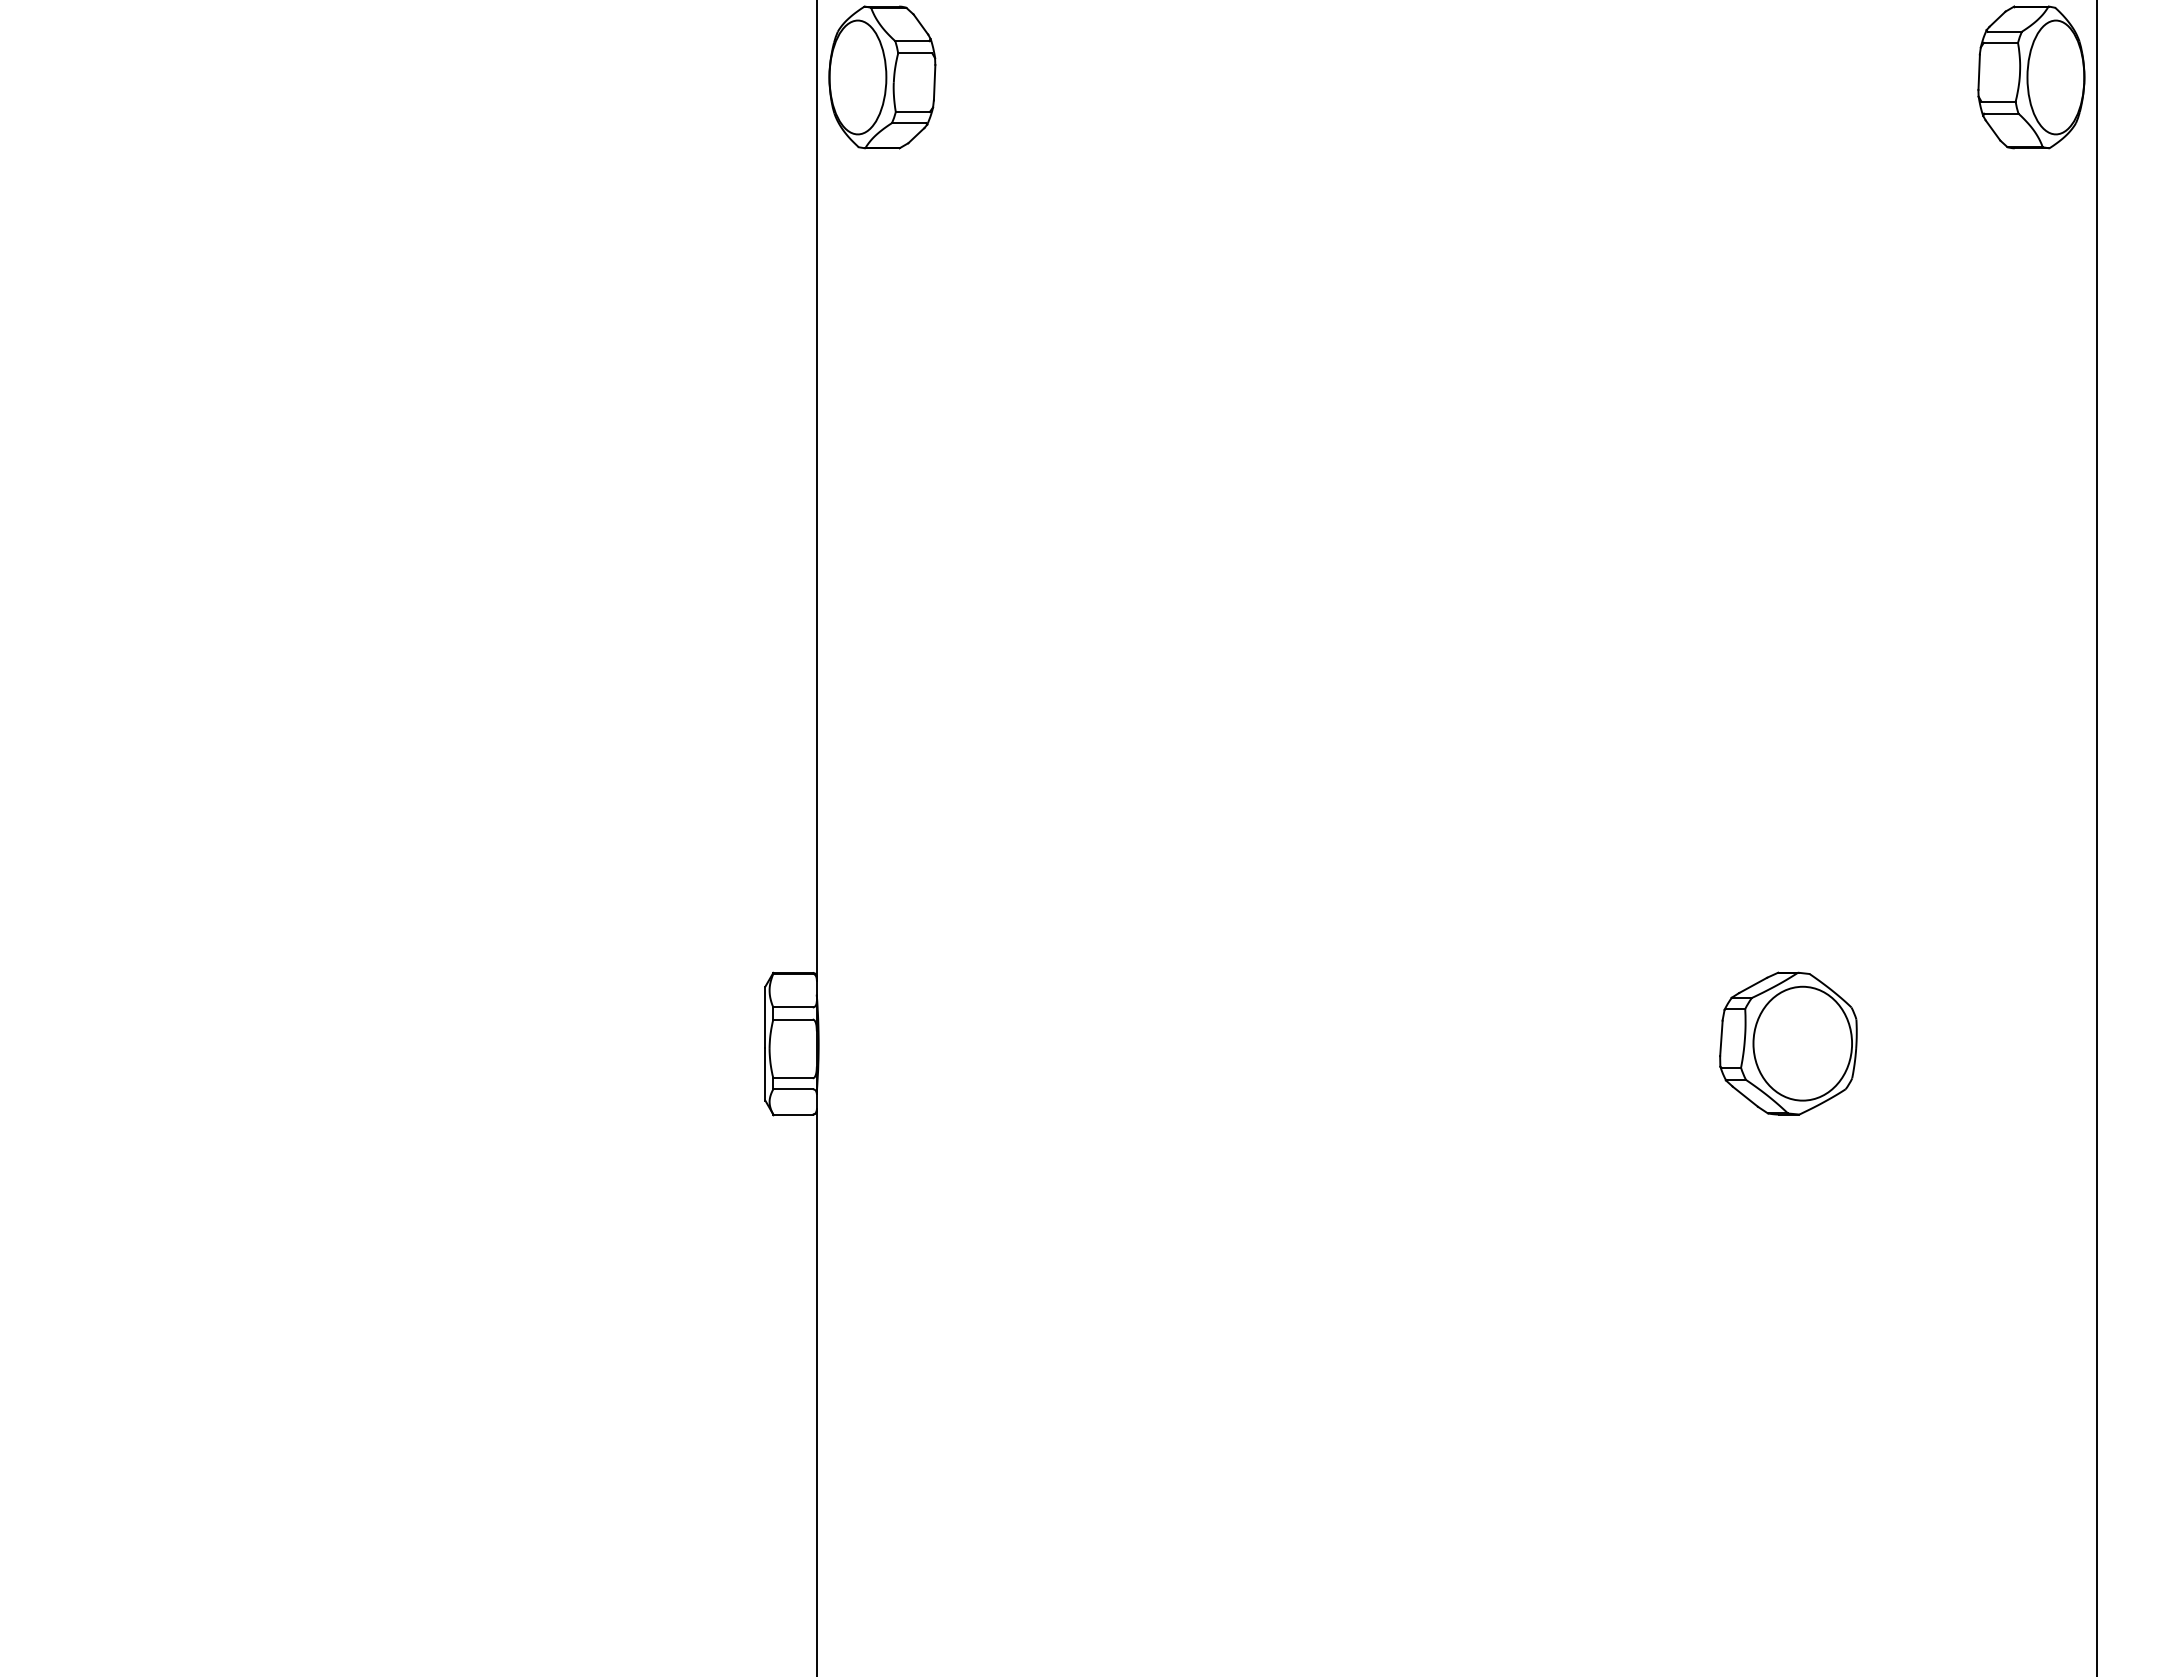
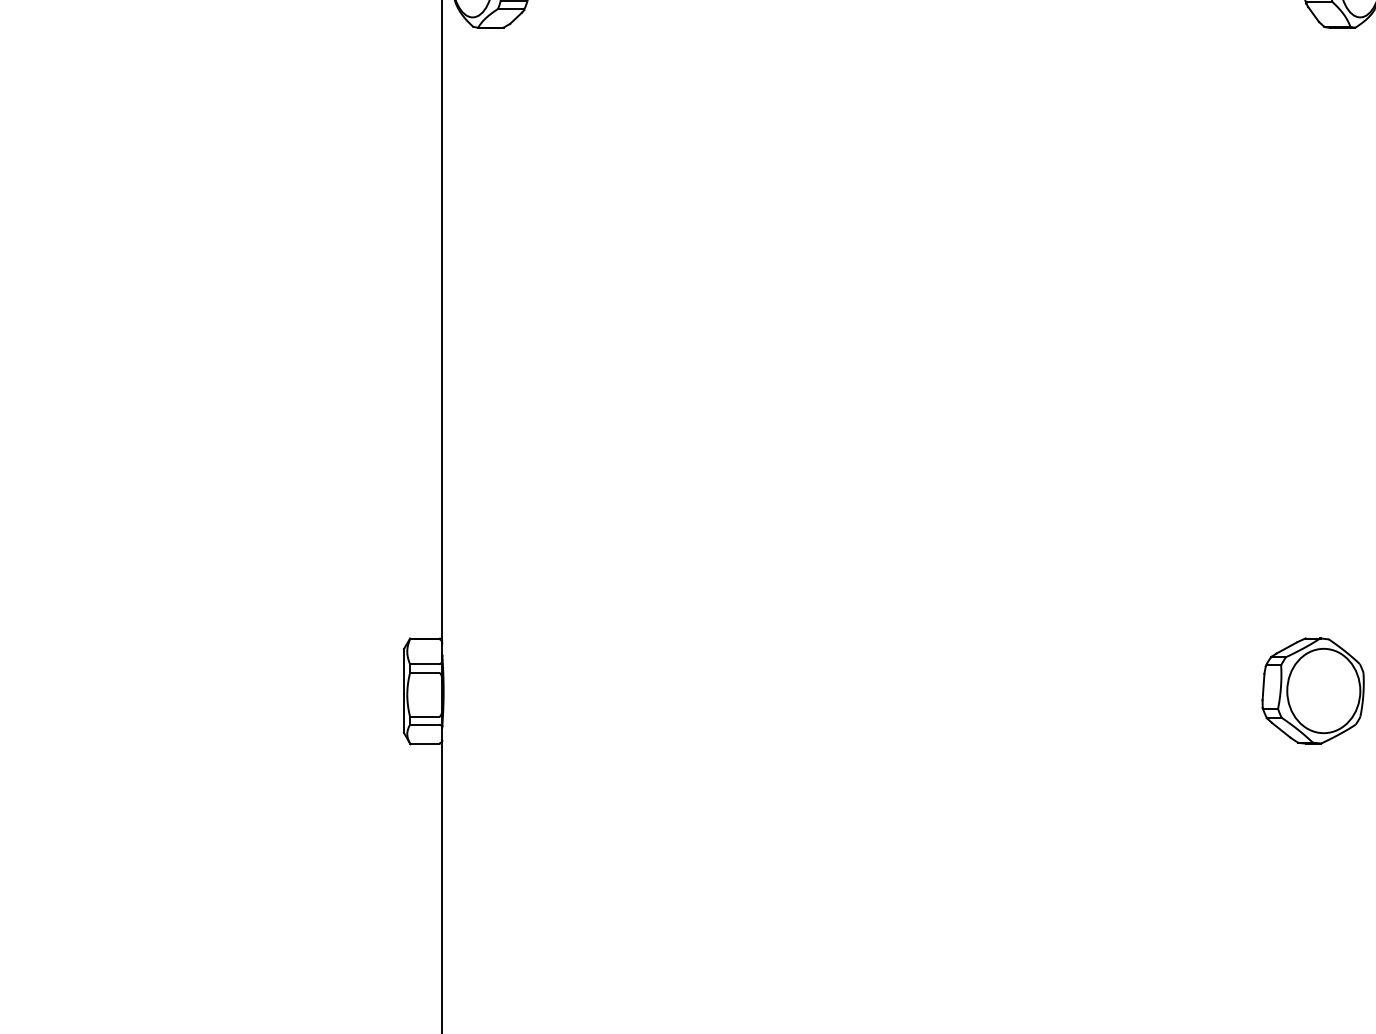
part: (1788, 1043) -> (1313, 690), moved

